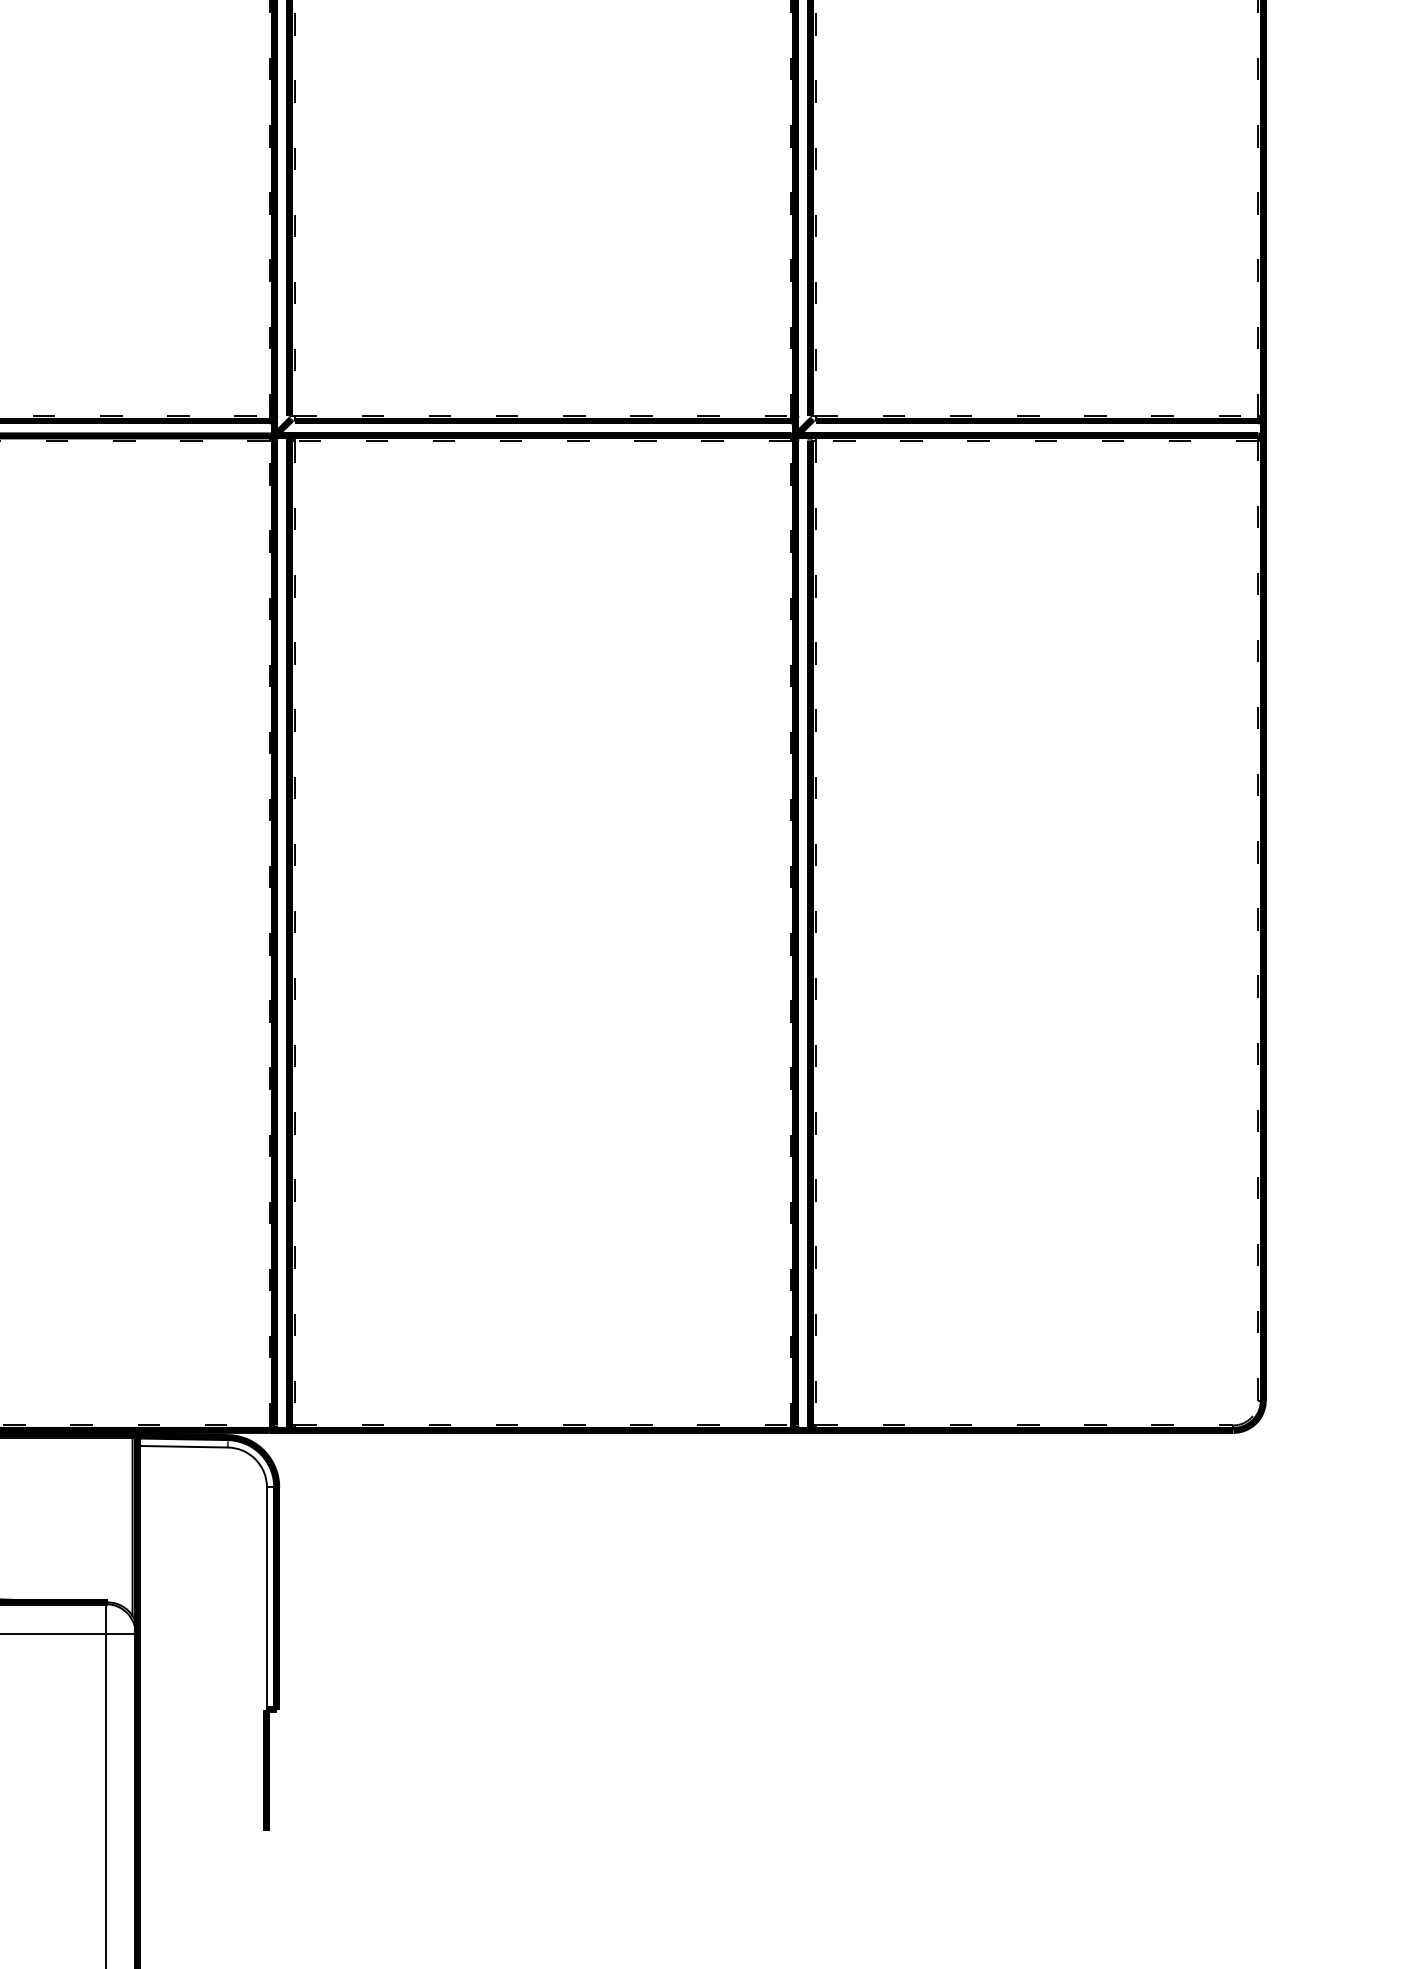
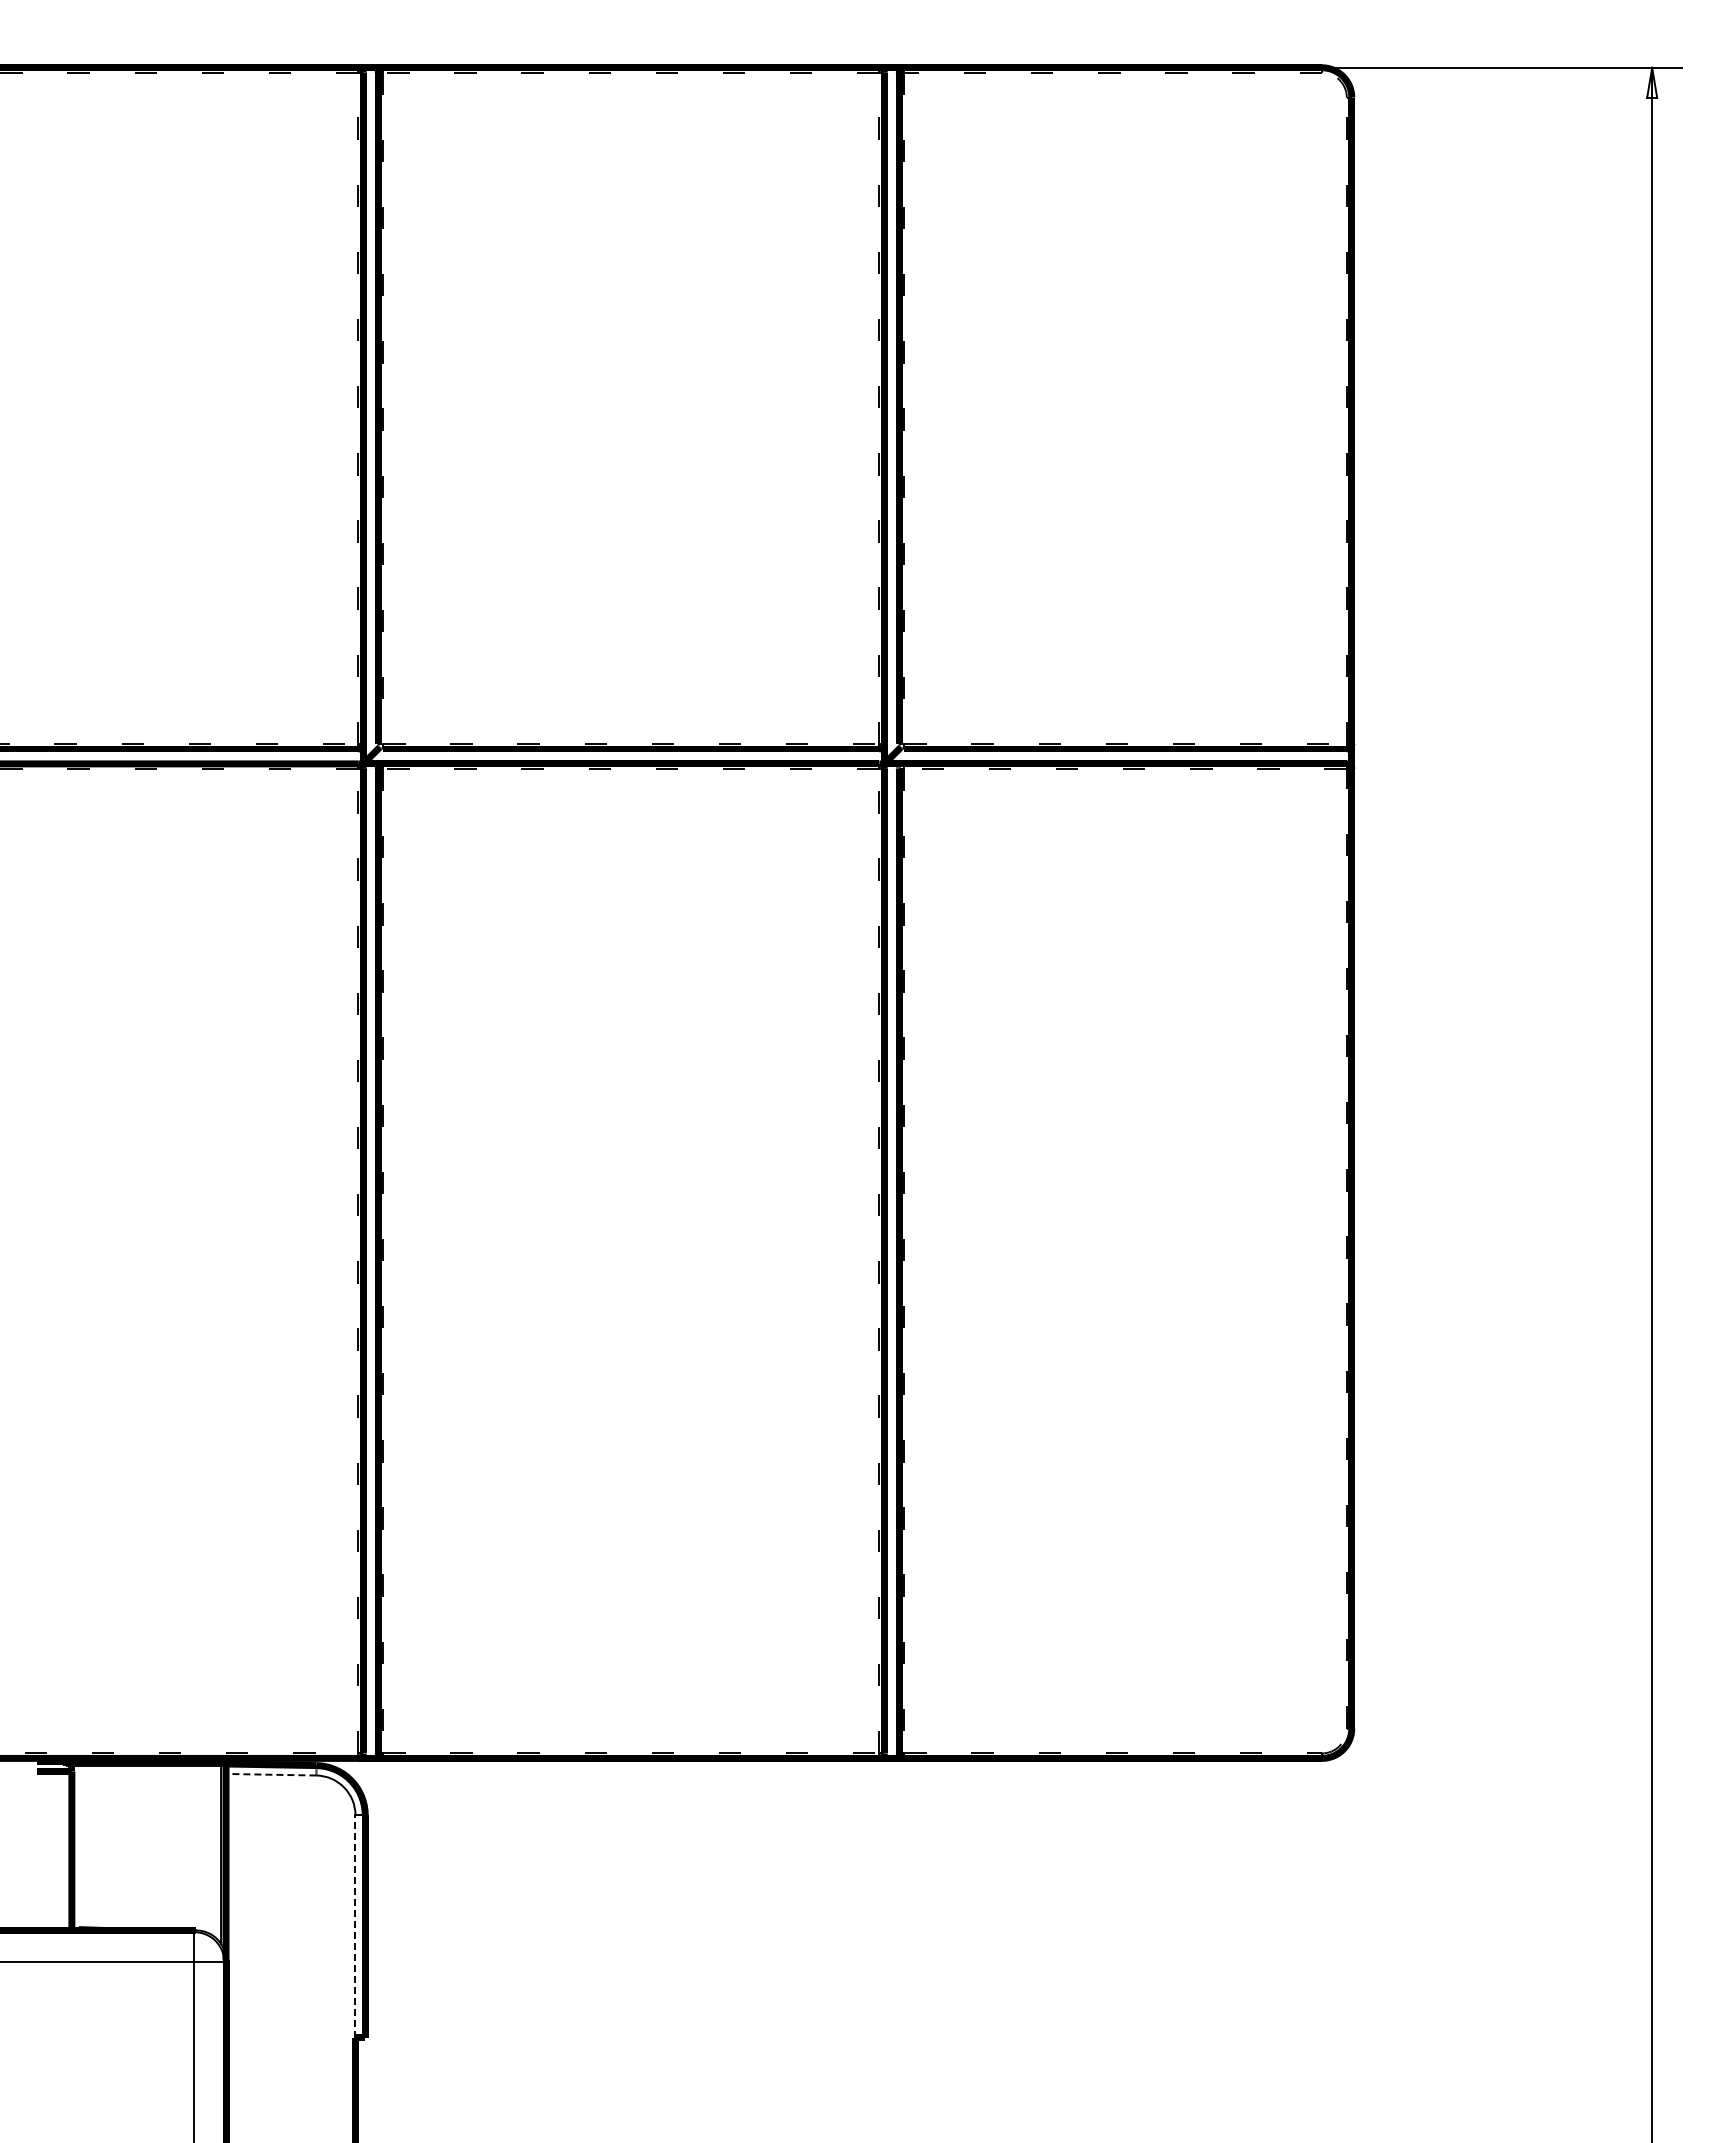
line: (181, 1446) -> (270, 1774), solid -> dashed
line: (266, 1598) -> (355, 1926), solid -> dashed

